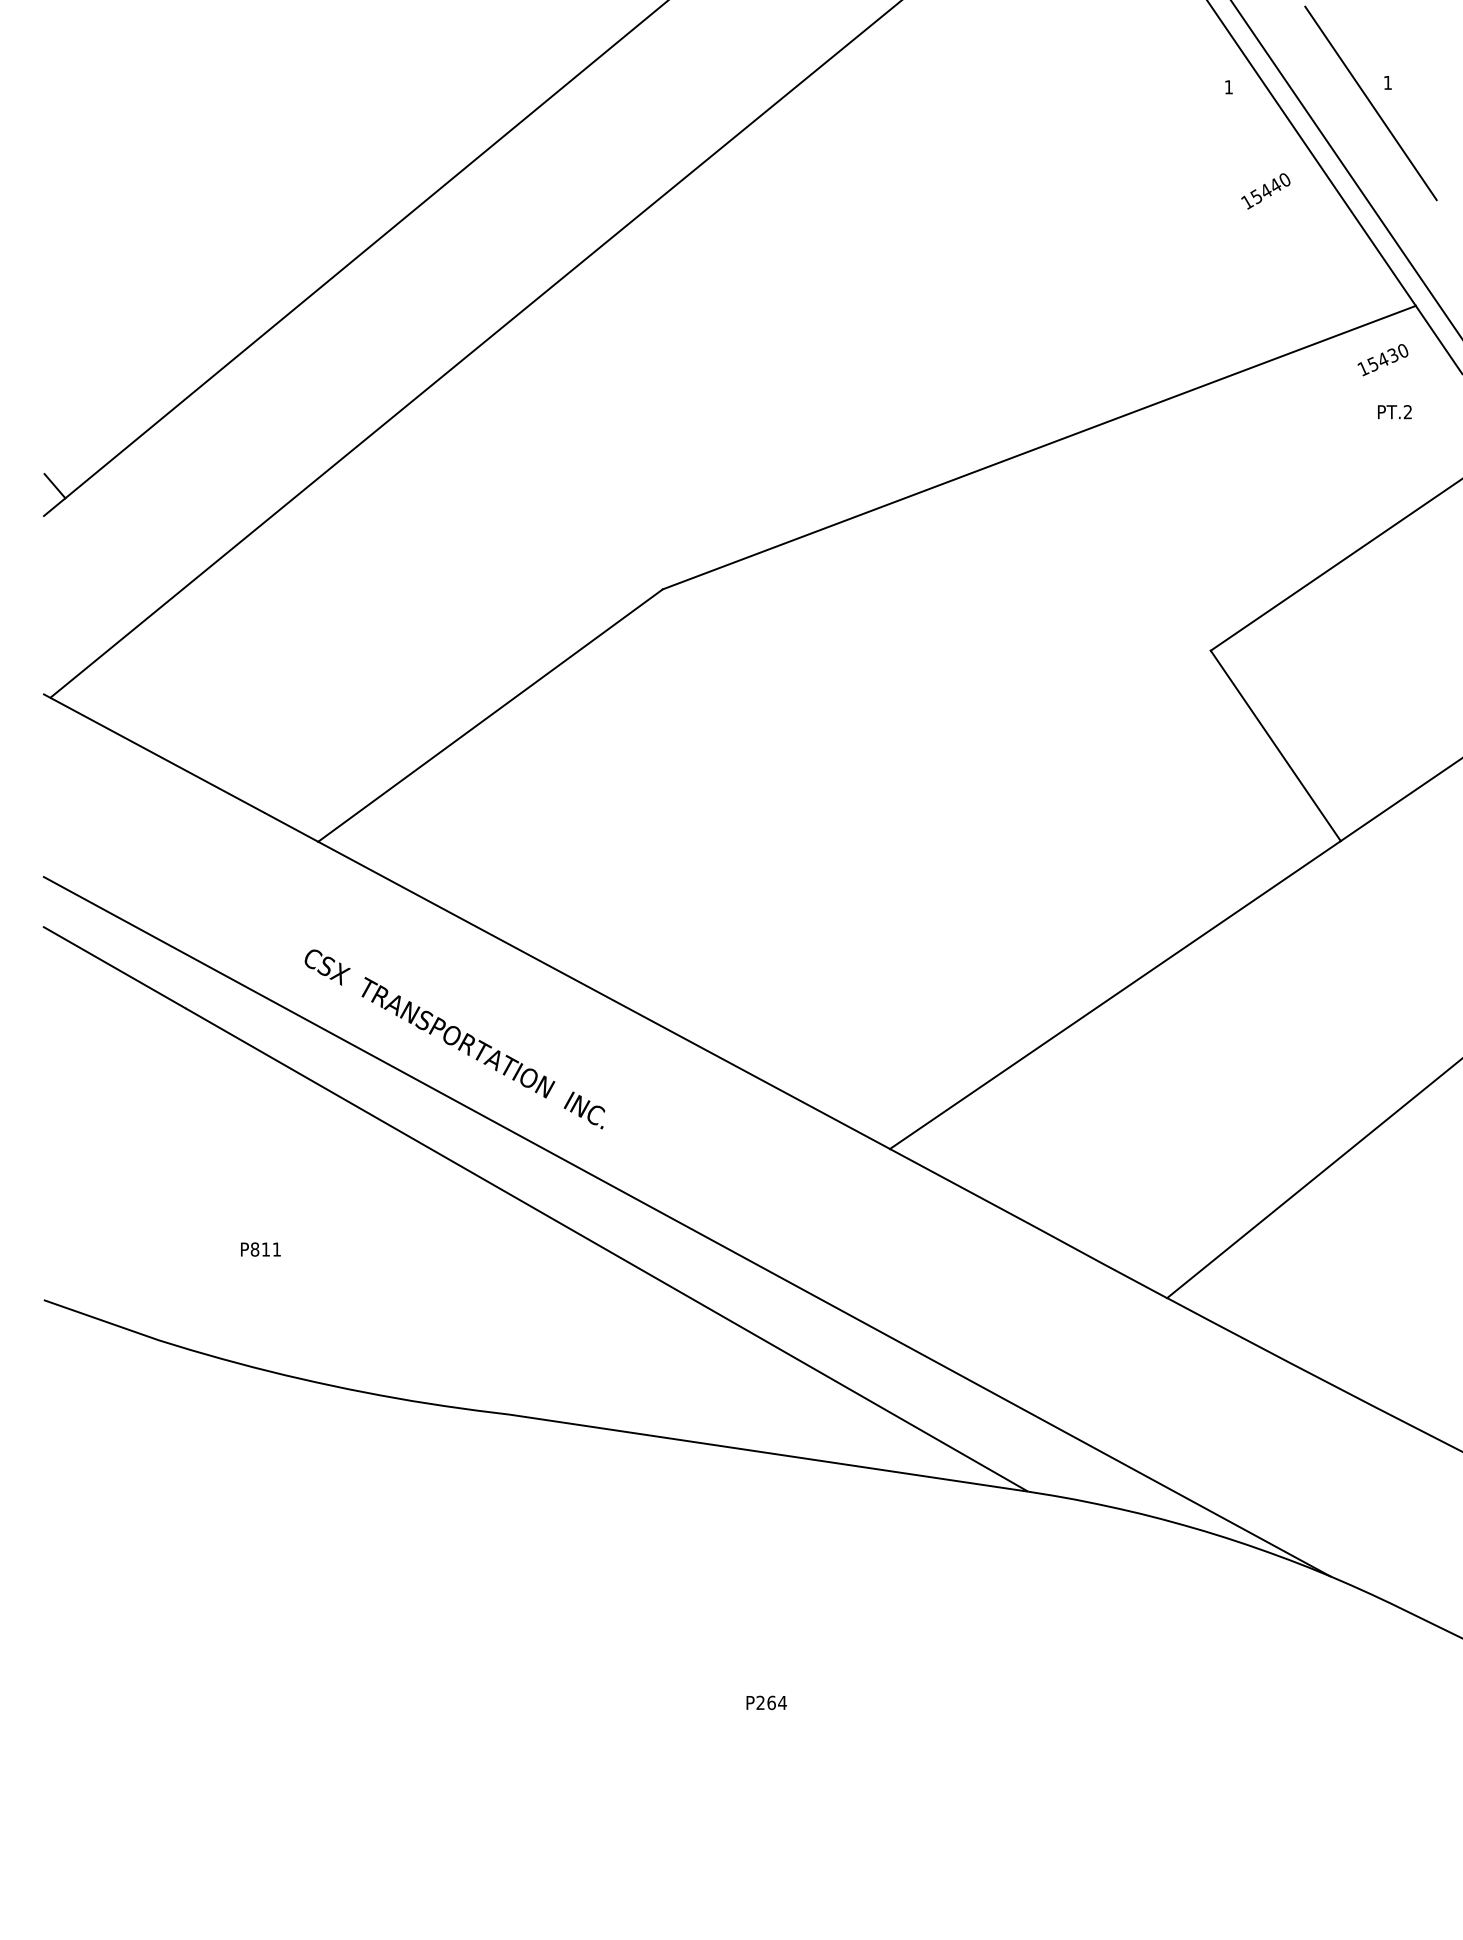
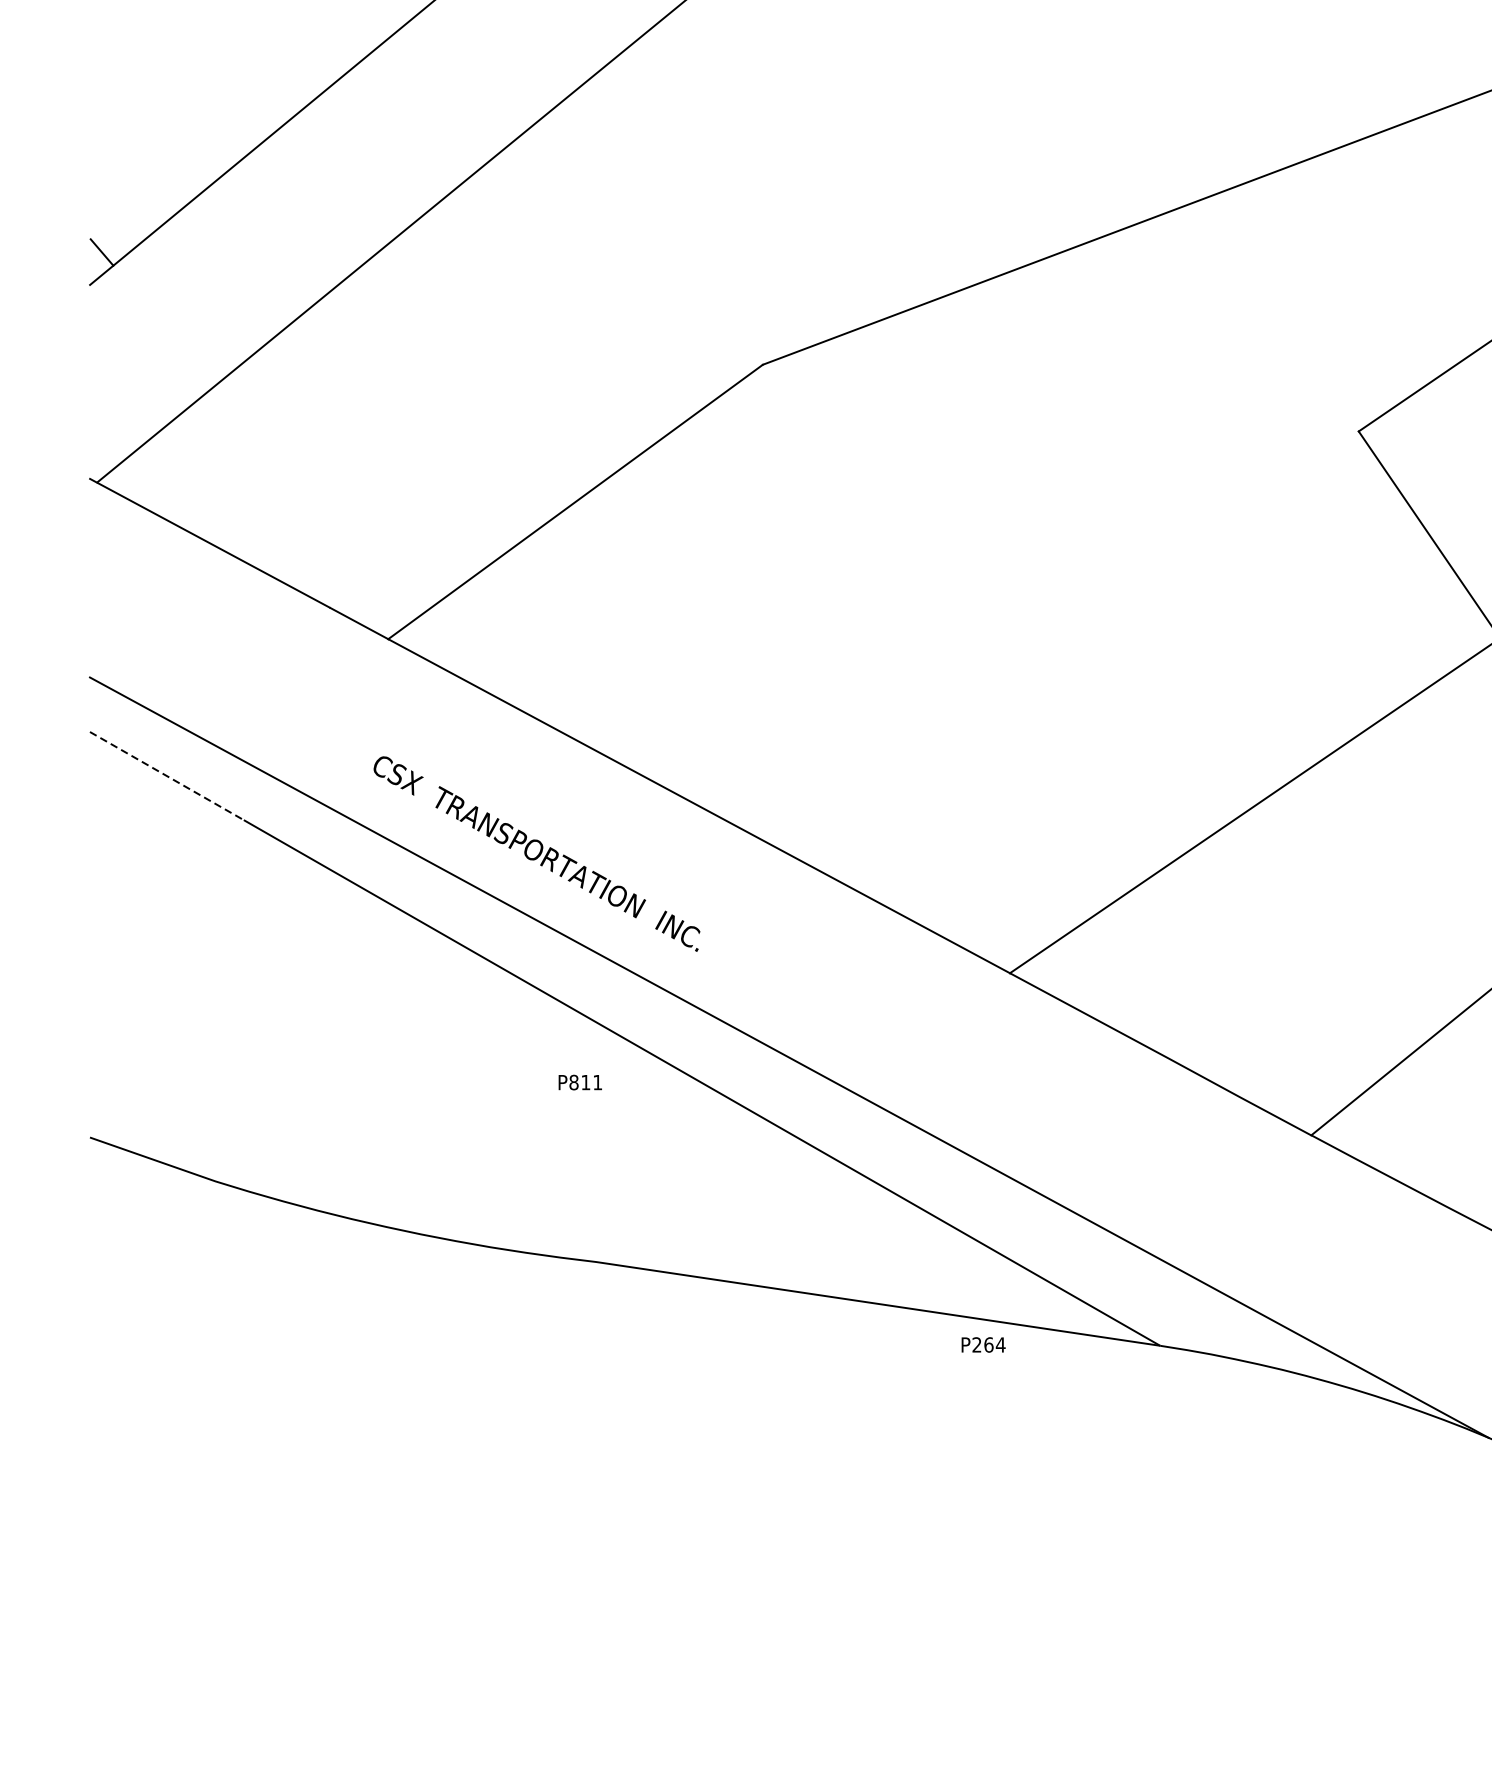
line: (114, 967) -> (166, 775), solid -> dashed
text: (260, 1249) -> (579, 1082), moved
text: (766, 1702) -> (983, 1344), moved

